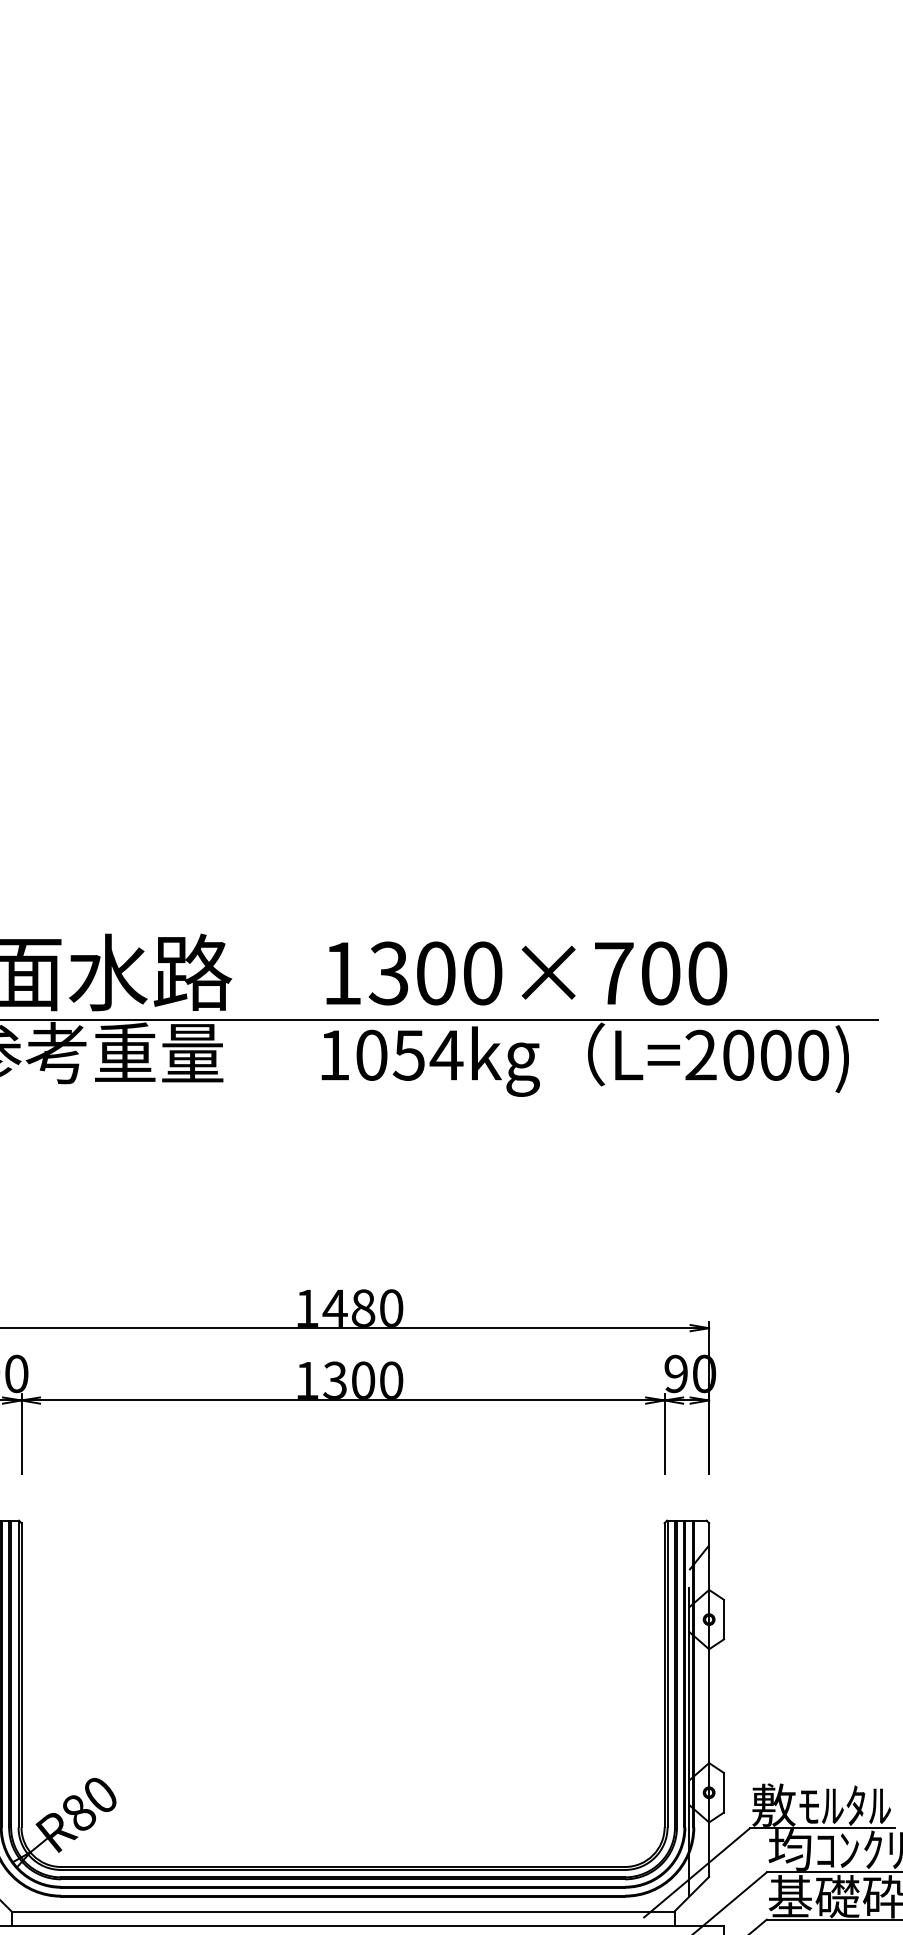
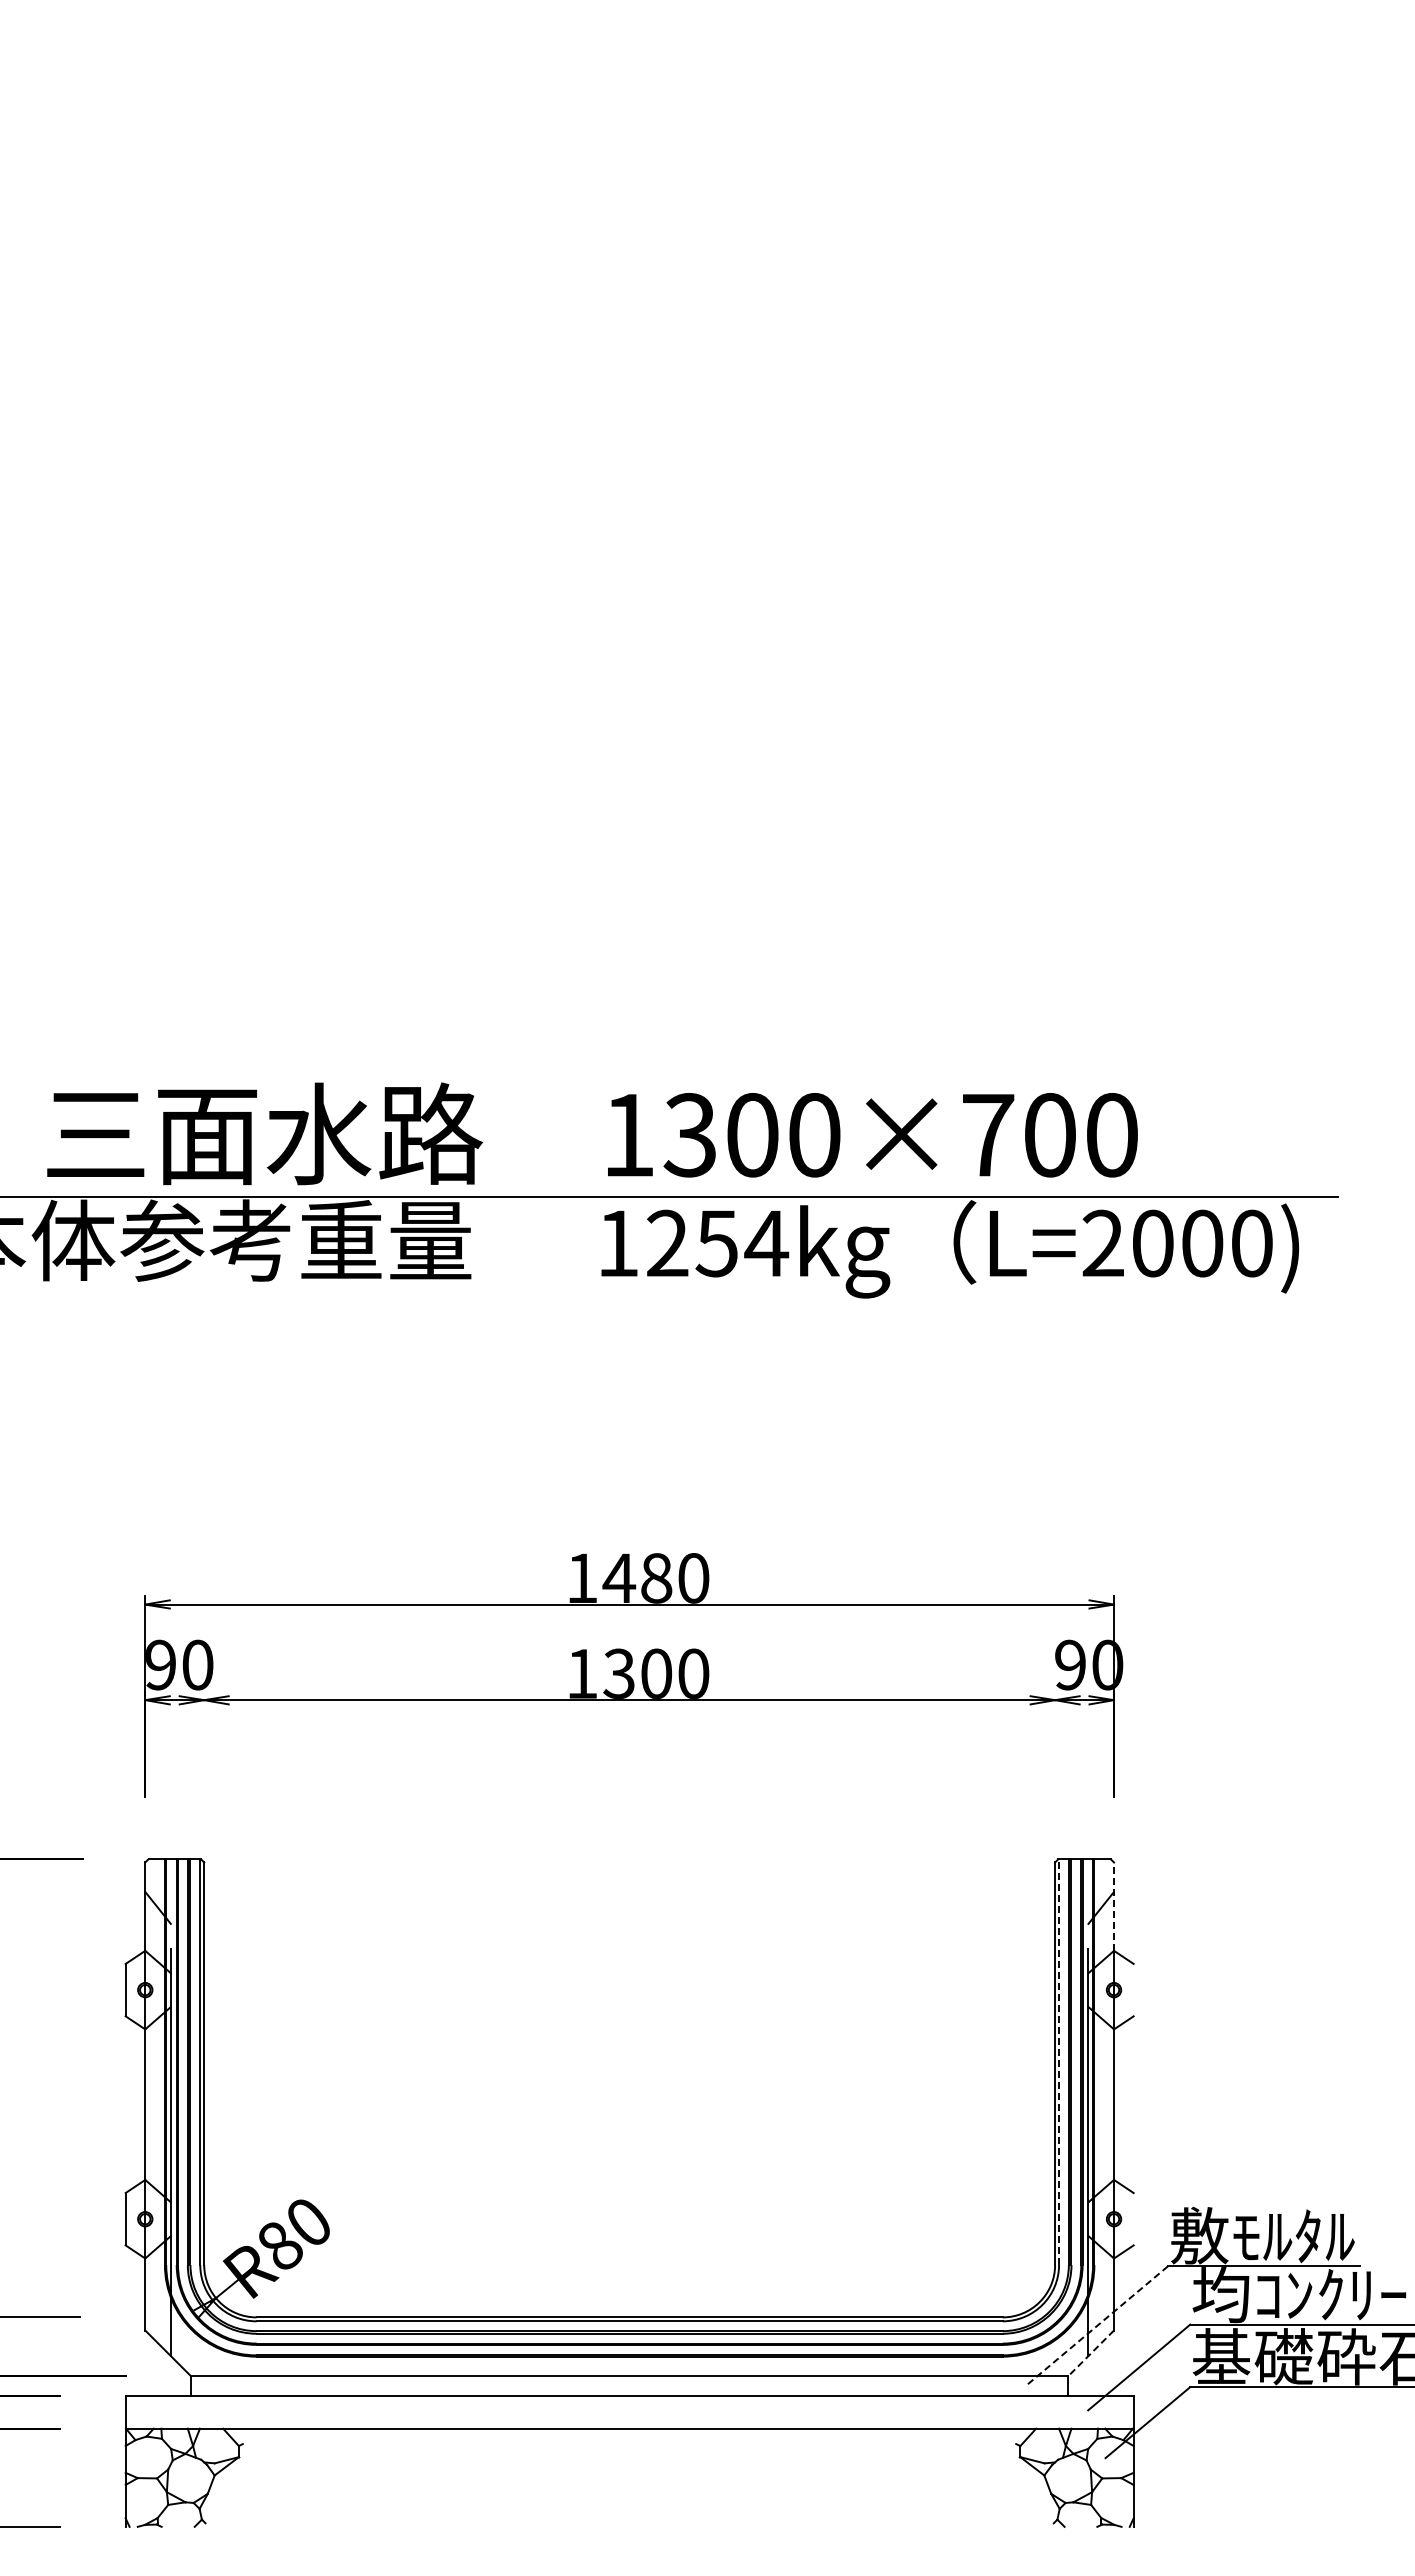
text: (371, 1055) -> (667, 1243), 1054kg -> 1254kg
line: (21, 1433) -> (204, 1744), removed
line: (664, 1433) -> (1055, 1744), removed
line: (709, 1556) -> (1114, 1906), solid -> dashed
line: (723, 1619) -> (1133, 1989), removed
line: (667, 1674) -> (1059, 2062), solid -> dashed
line: (723, 1792) -> (1133, 2219), removed
line: (697, 1873) -> (1098, 2325), solid -> dashed
line: (691, 1894) -> (1090, 2353), solid -> dashed

